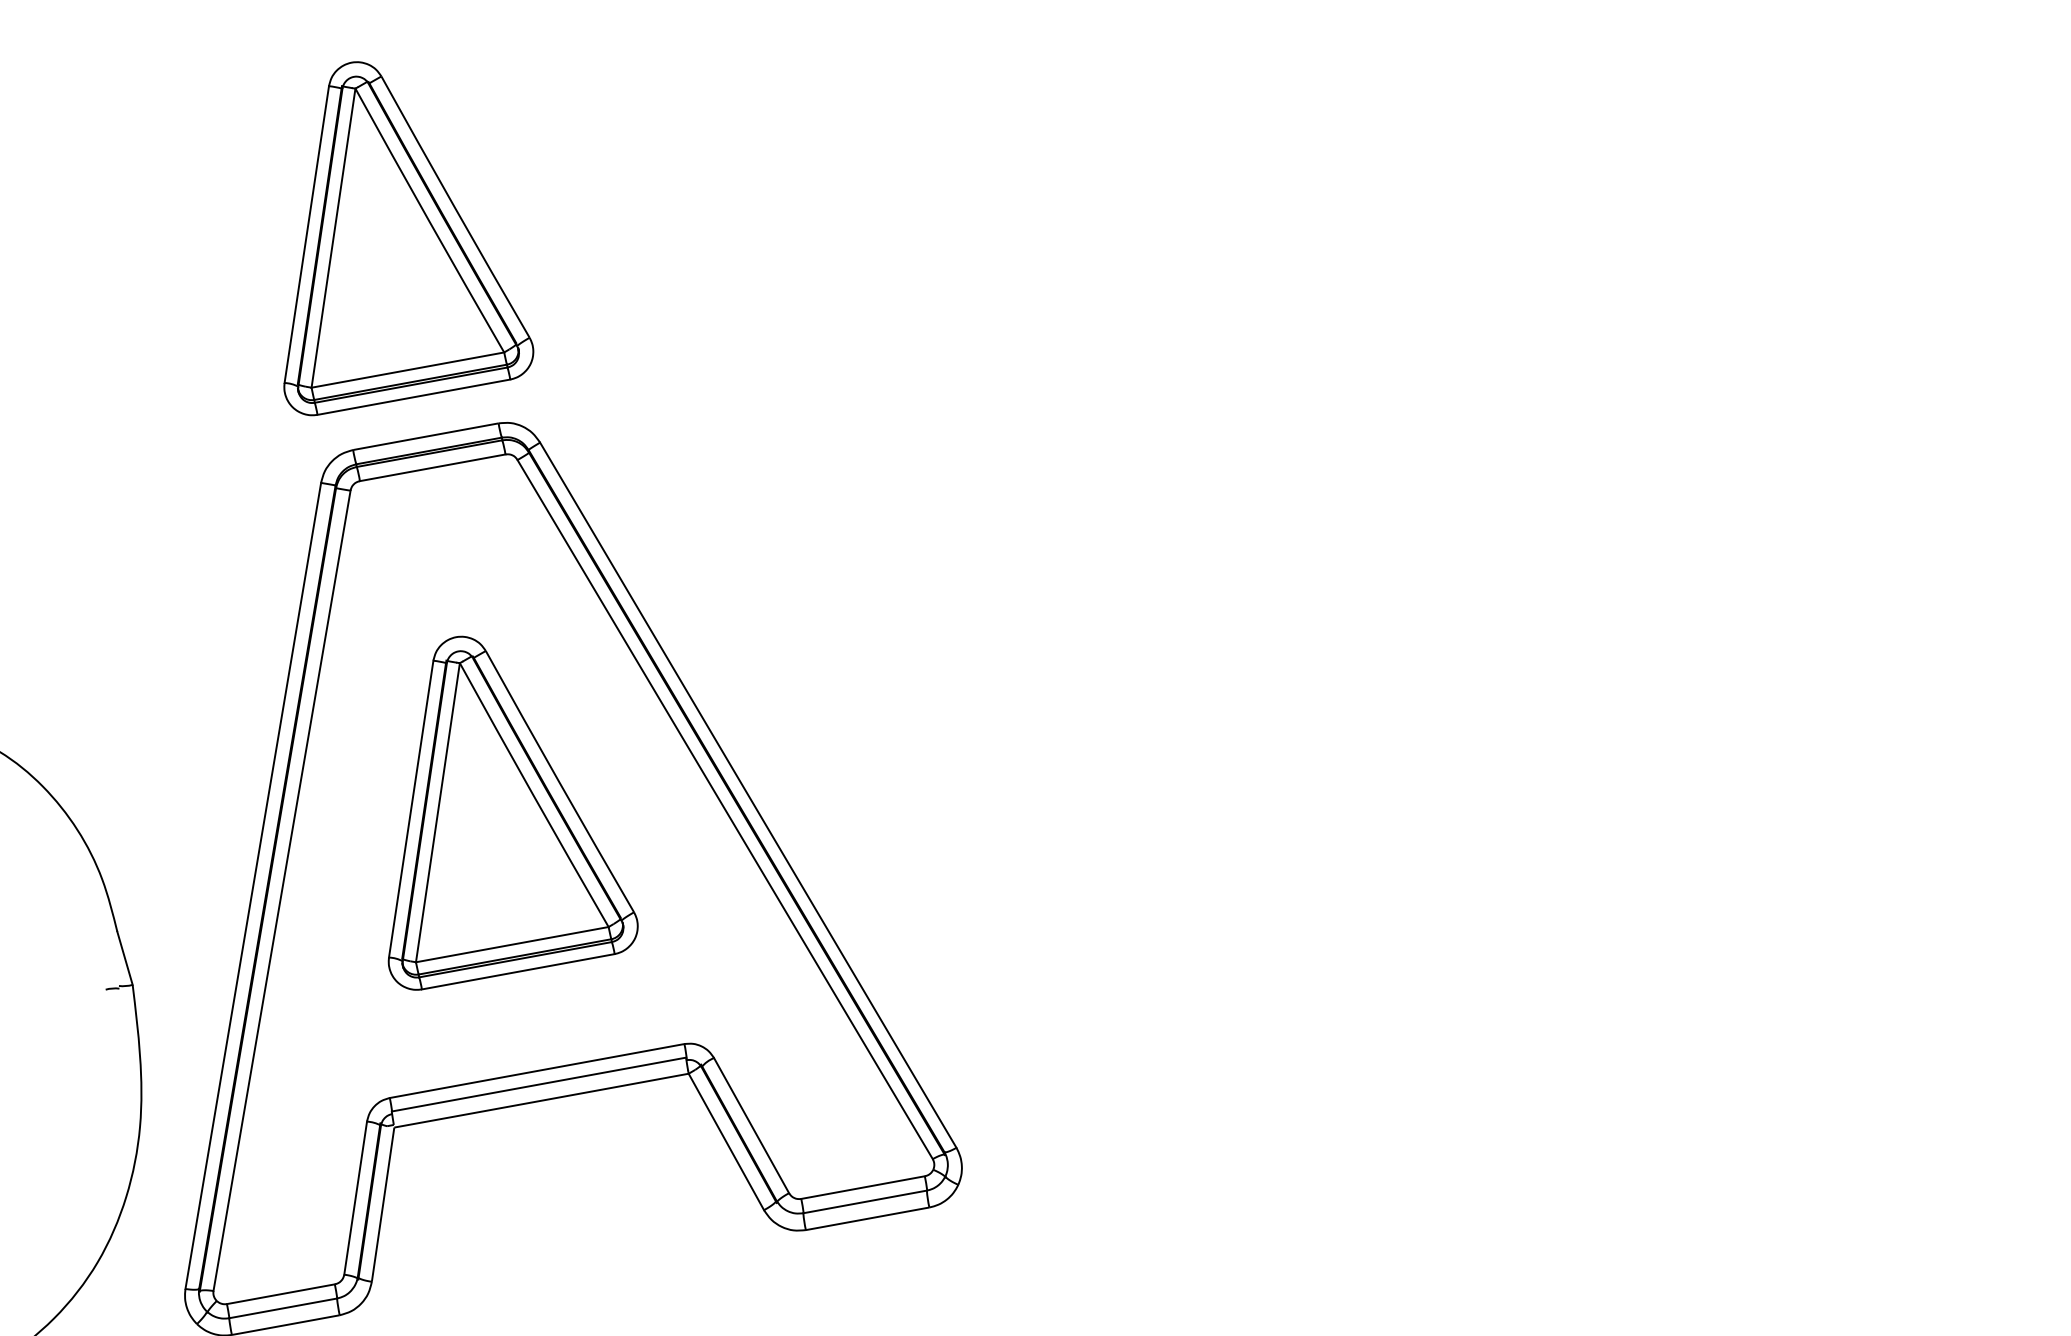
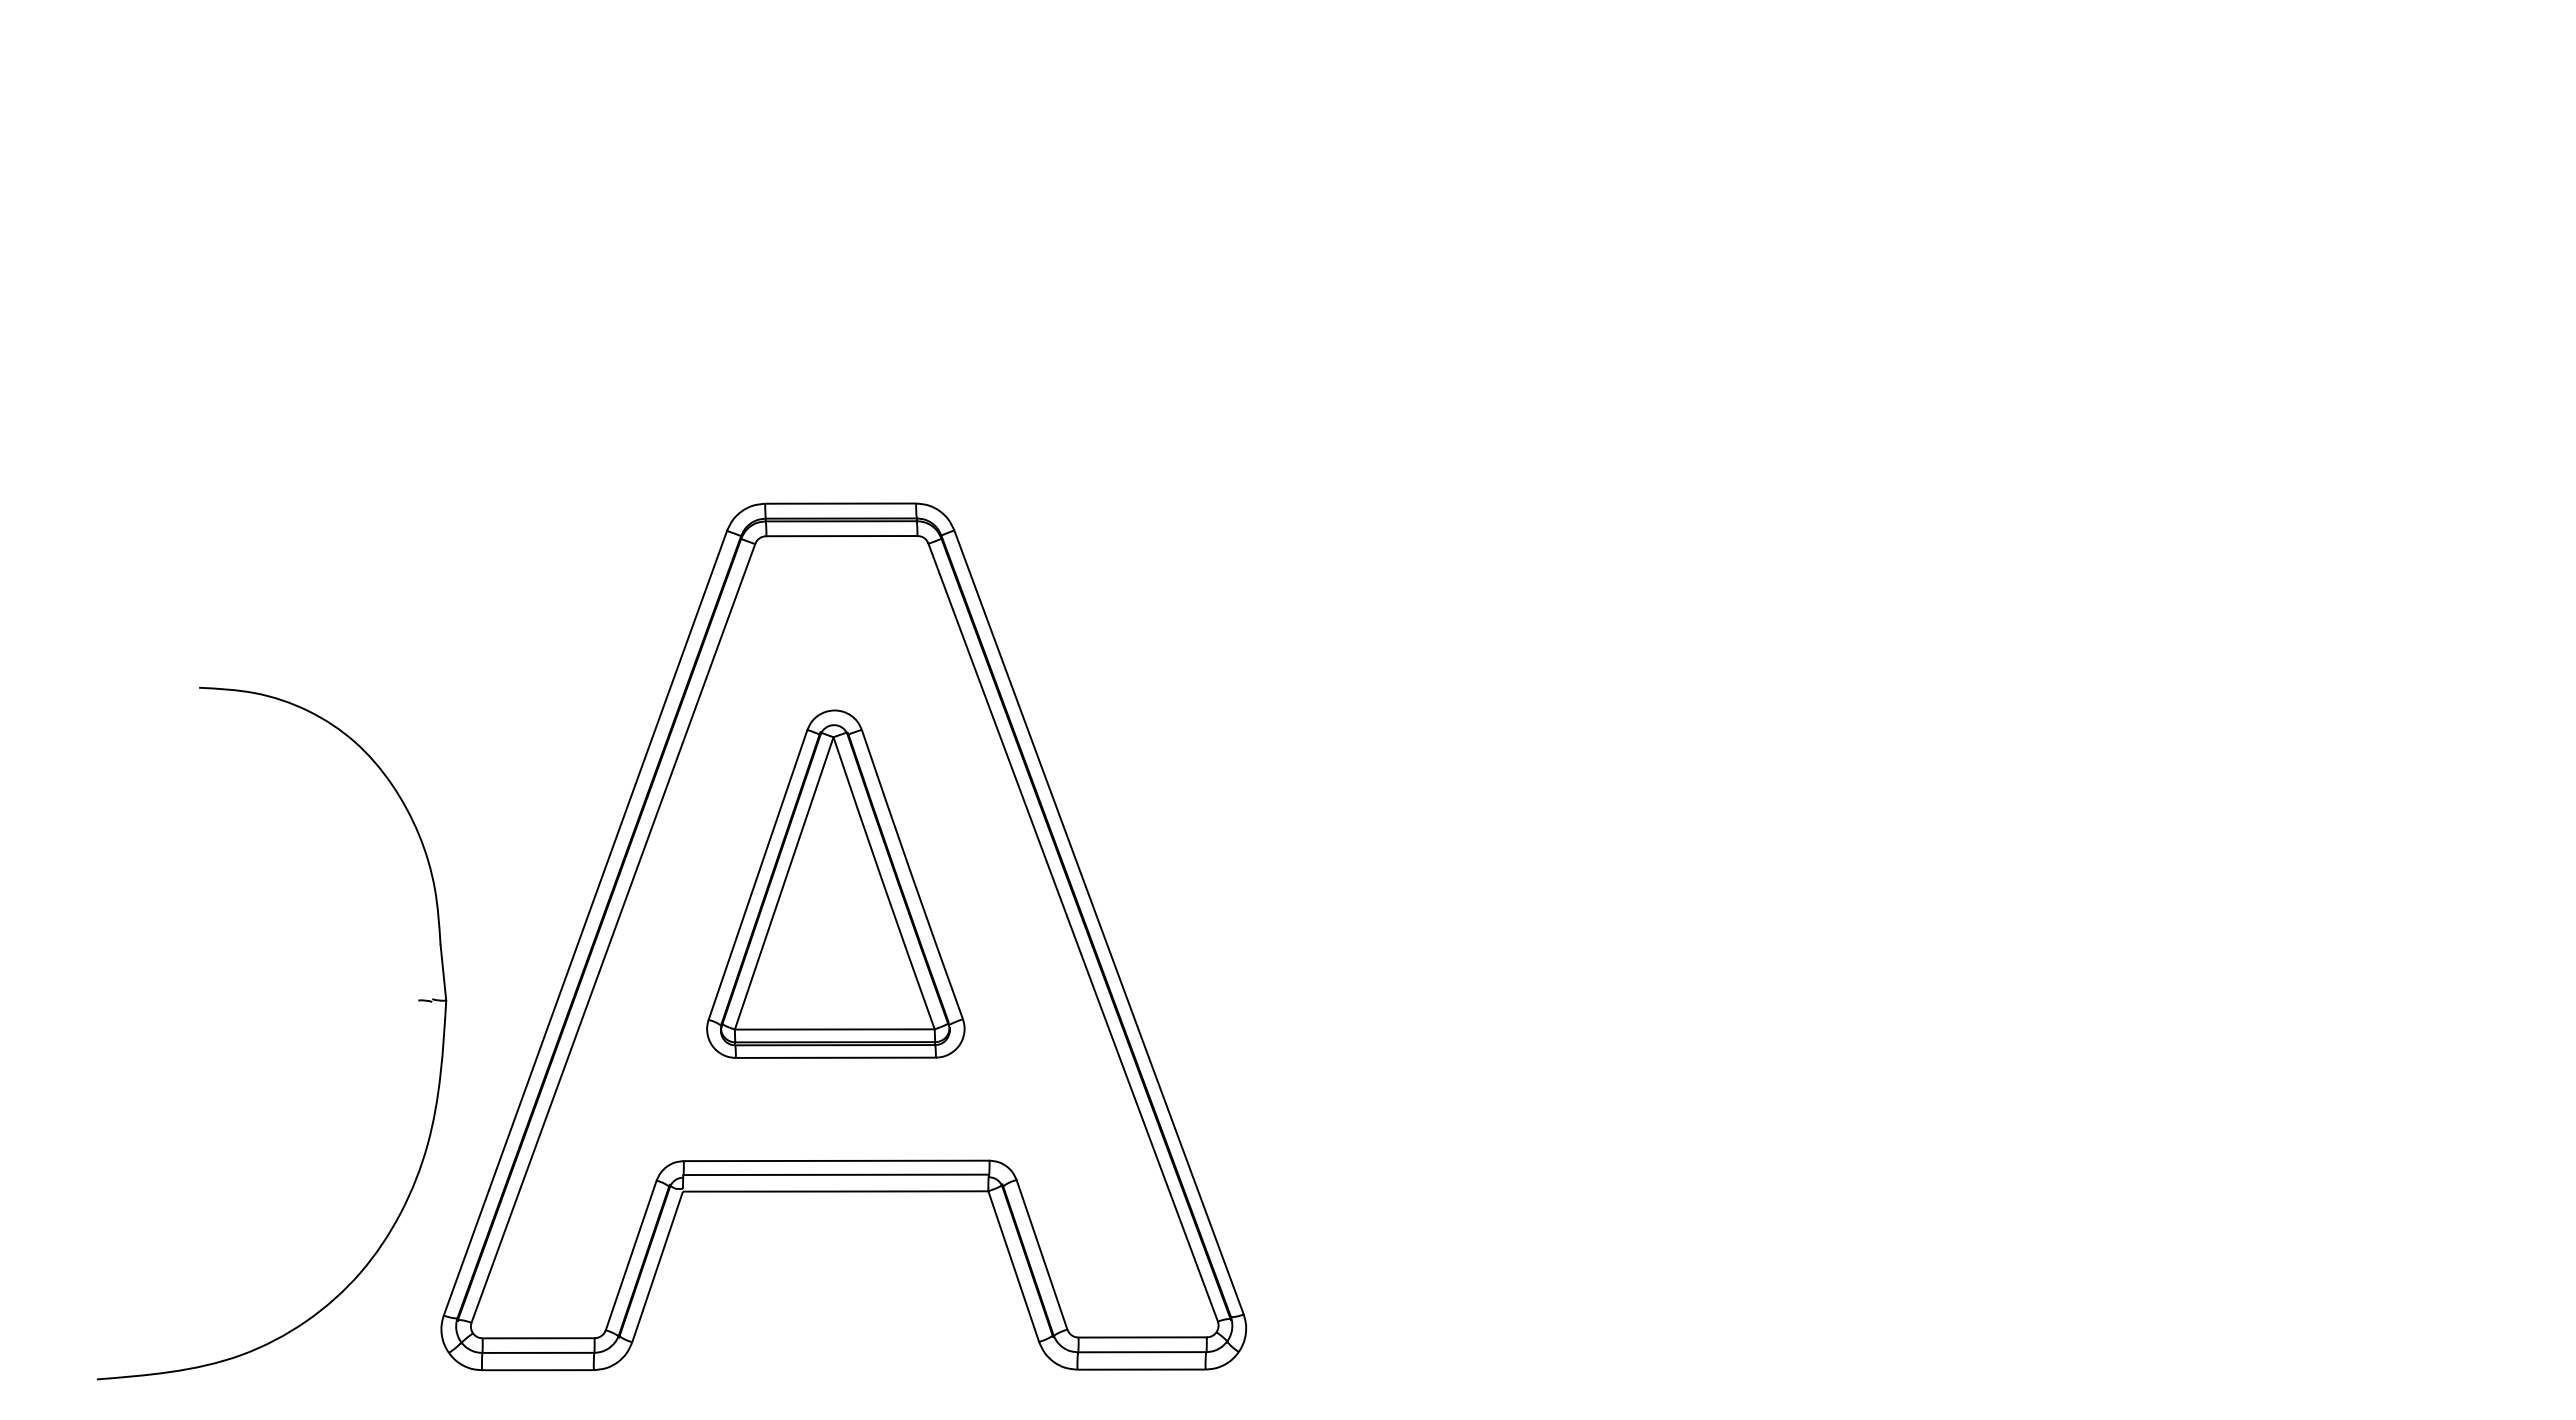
part: (382, 229) -> (835, 287), removed

